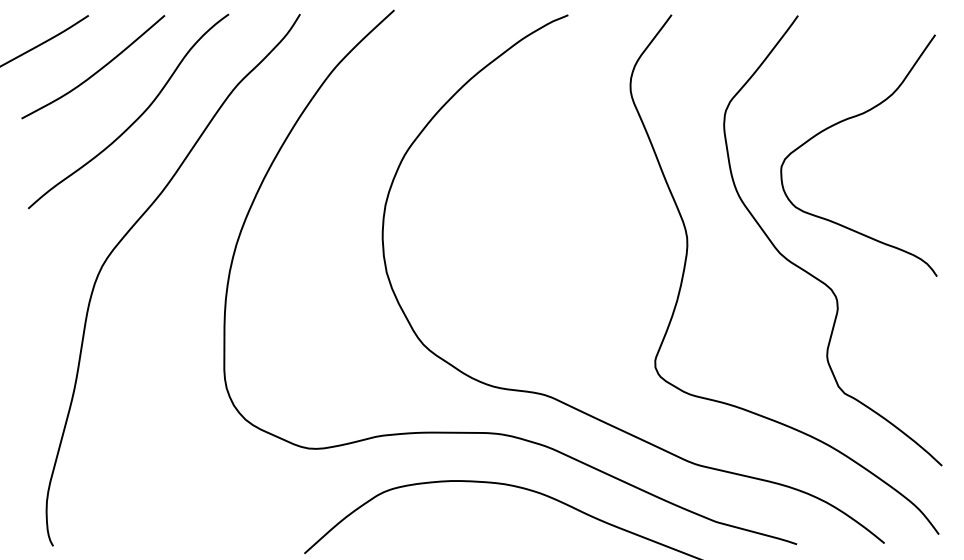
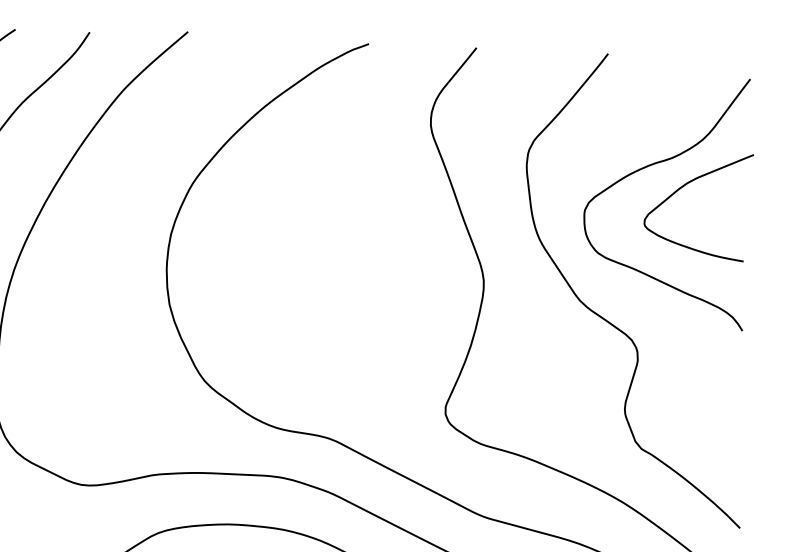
curve: (877, 139) -> (685, 185), added

